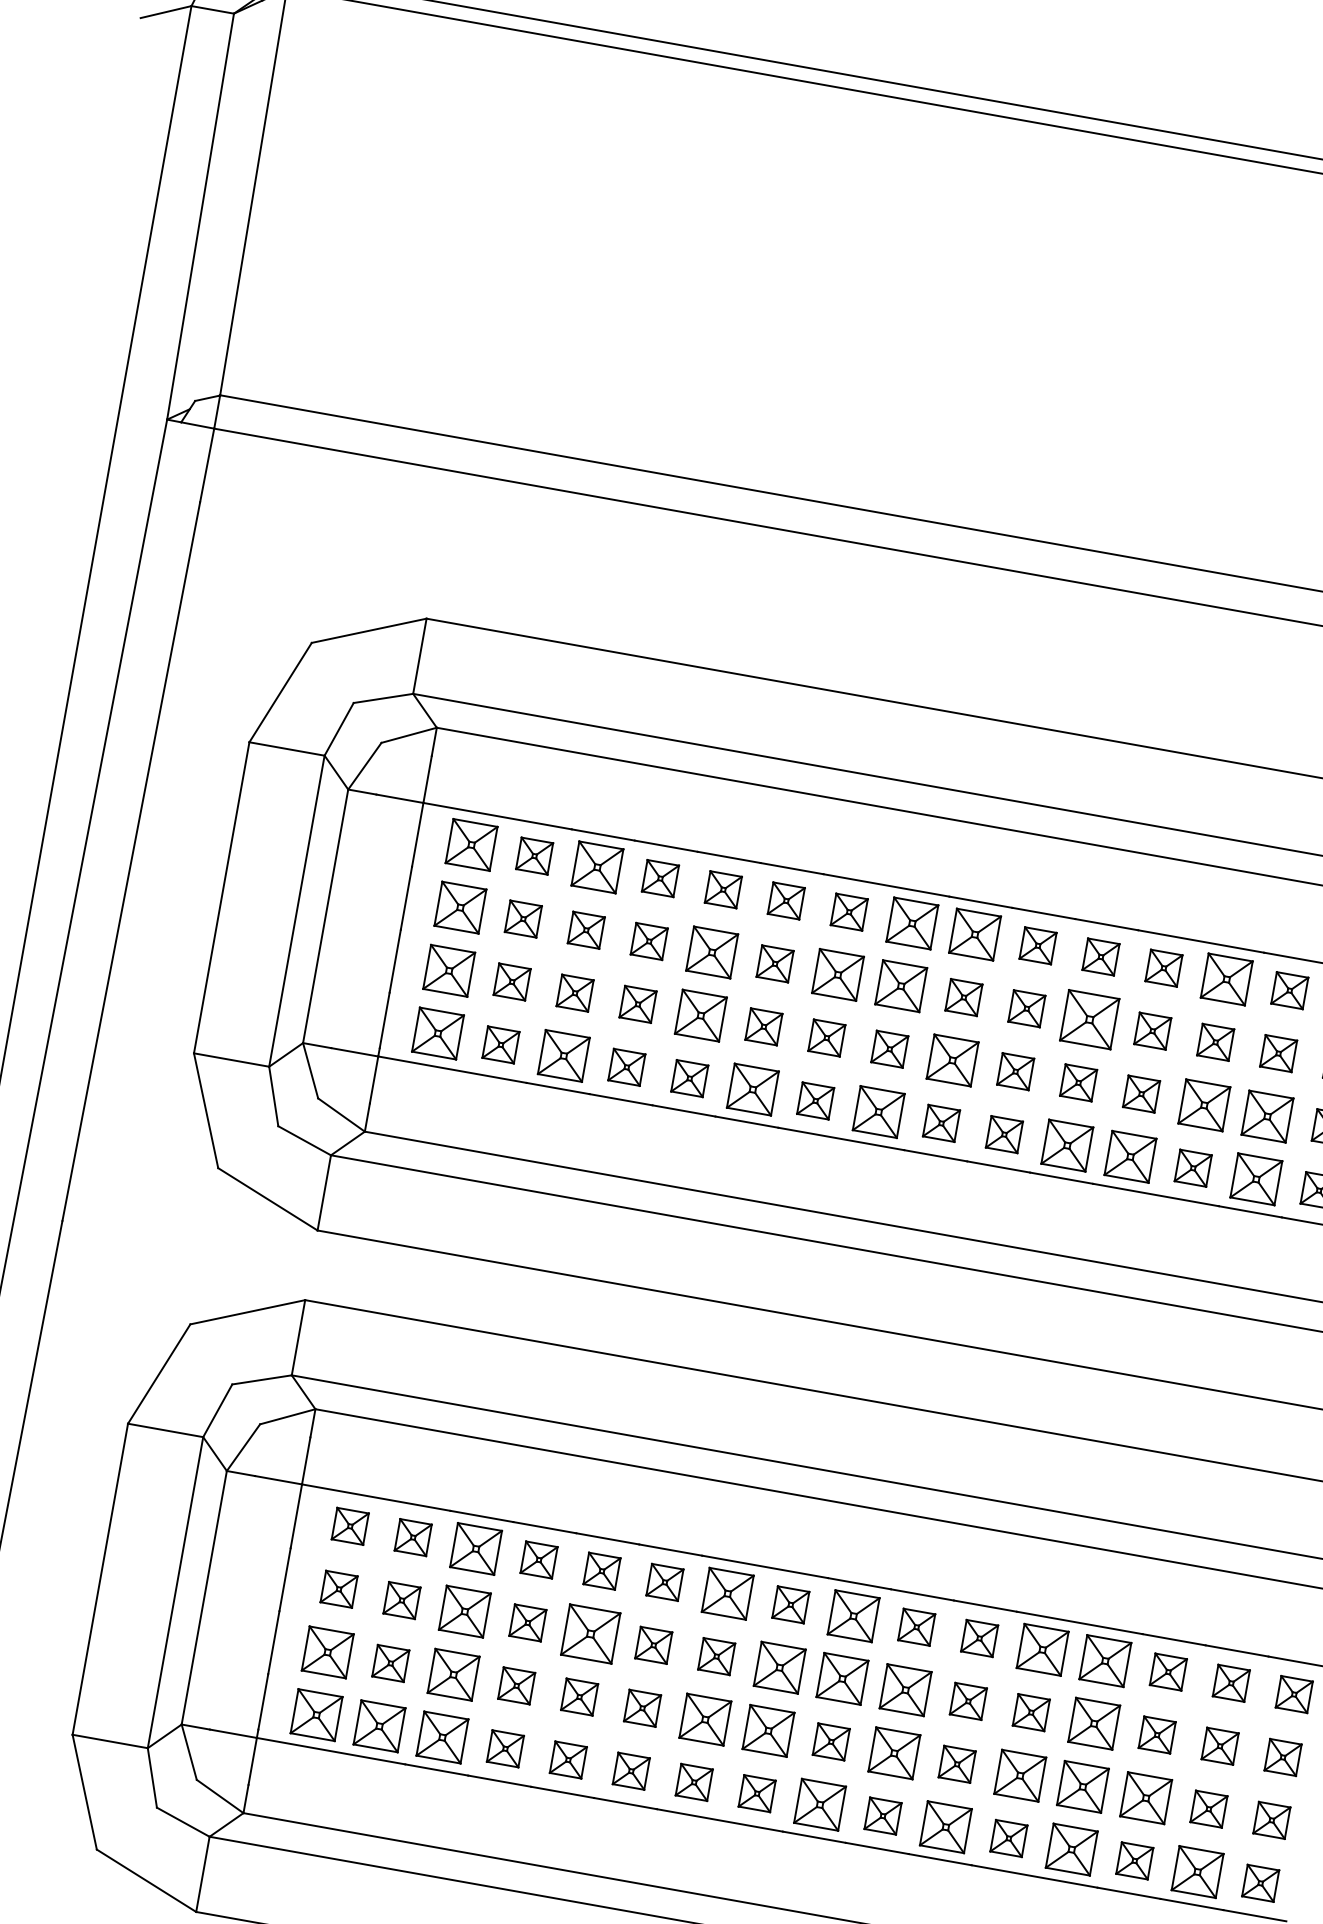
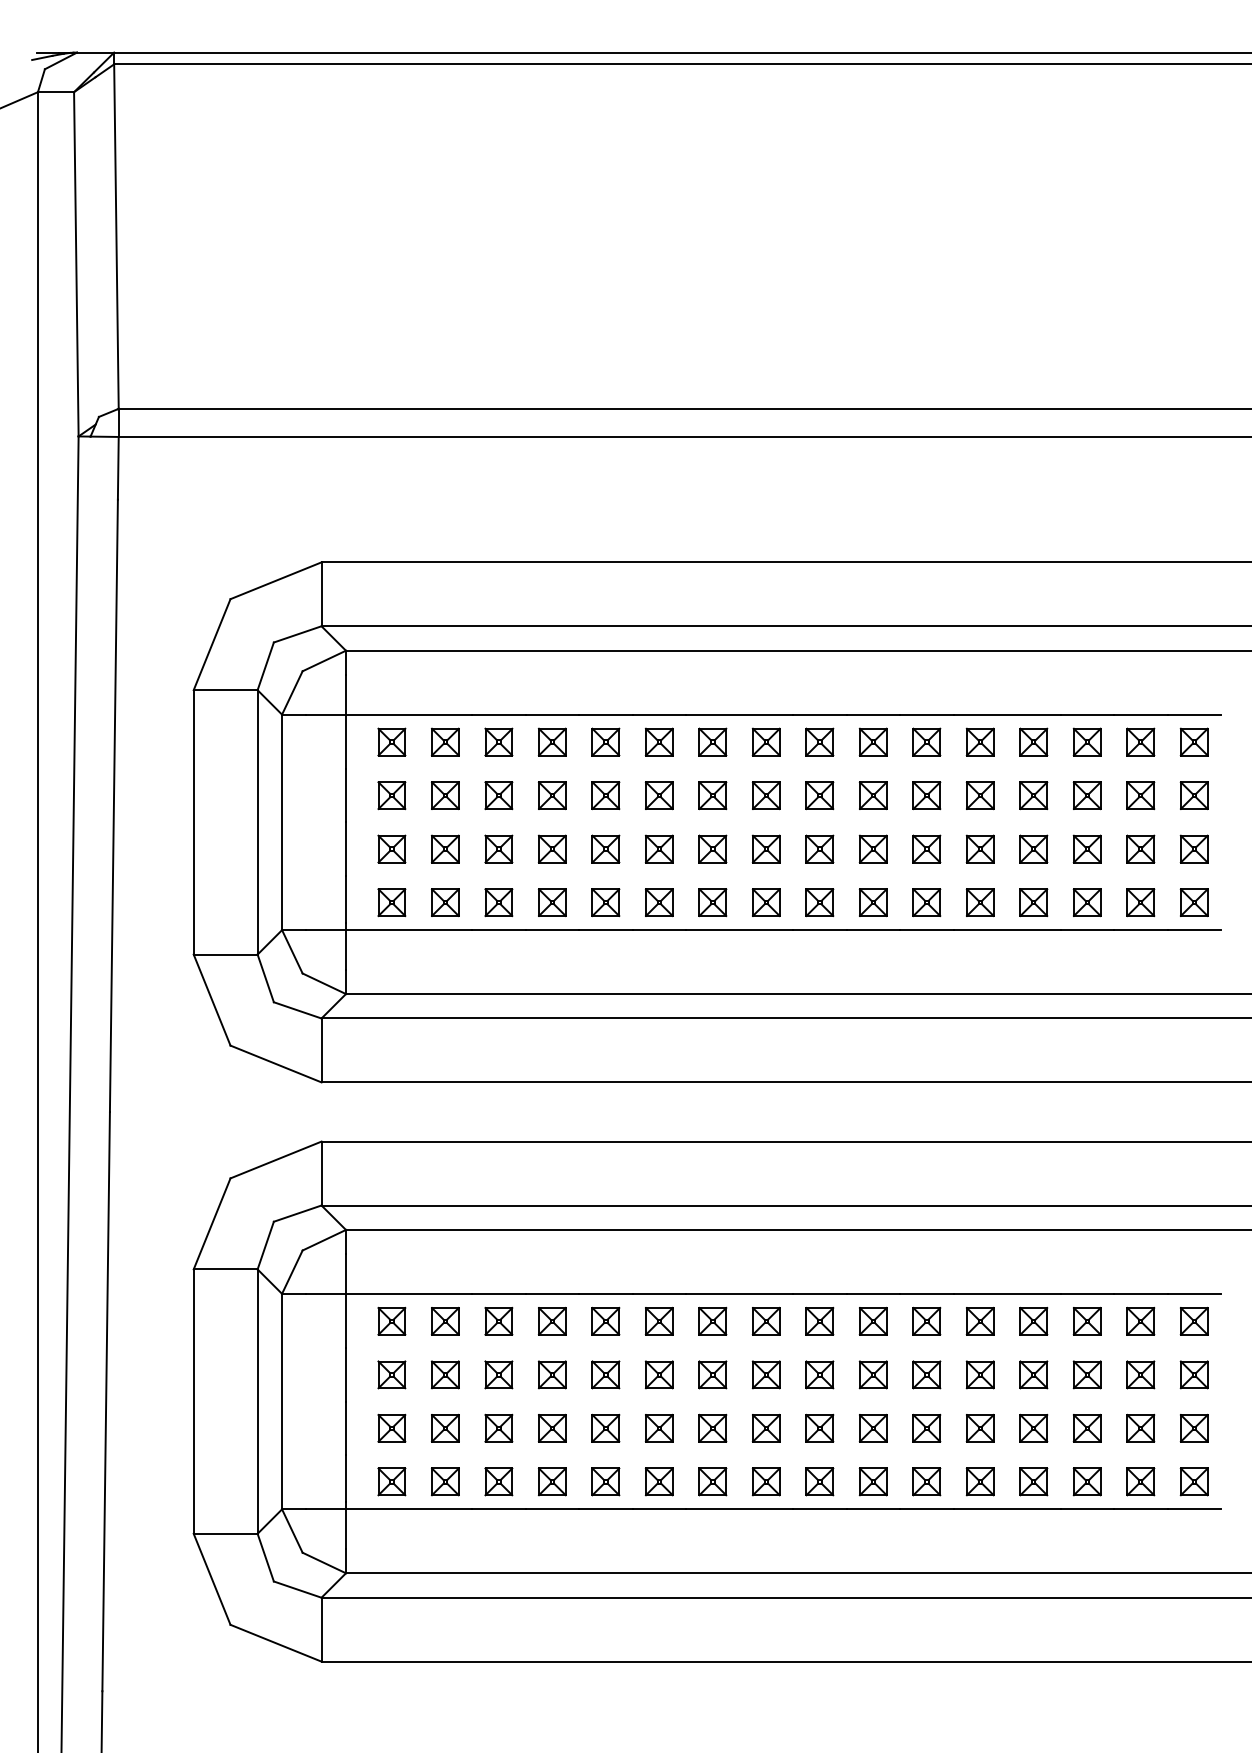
part: (471, 844) -> (391, 741), size x0.71
part: (597, 866) -> (498, 741), size x0.71
part: (460, 907) -> (391, 795), size x0.71
part: (911, 922) -> (765, 741), size x0.71
part: (974, 933) -> (819, 741), size x0.71
part: (711, 952) -> (605, 795), size x0.71
part: (448, 969) -> (391, 848), size x0.71
part: (837, 974) -> (712, 795), size x0.71
part: (1226, 978) -> (1033, 741), size x0.71
part: (900, 986) -> (765, 795), size x0.71
part: (700, 1014) -> (605, 848), size x0.71
part: (1089, 1019) -> (926, 795), size x0.62
part: (437, 1033) -> (391, 902), size x0.71
part: (563, 1055) -> (498, 902), size x0.71
part: (952, 1059) -> (819, 848), size x0.71
part: (751, 1089) -> (658, 902), size x0.71
part: (1204, 1104) -> (1033, 848), size x0.71
part: (877, 1111) -> (765, 902), size x0.71
part: (1266, 1115) -> (1086, 848), size x0.71
part: (1067, 1145) -> (926, 902), size x0.71
part: (1129, 1156) -> (979, 902), size x0.71
part: (1255, 1179) -> (1086, 902), size x0.71
part: (475, 1547) -> (498, 1320), size x0.71
part: (727, 1592) -> (712, 1320), size x0.71
part: (464, 1611) -> (498, 1374), size x0.71
part: (853, 1614) -> (819, 1320), size x0.71
part: (590, 1633) -> (605, 1374), size x0.62
part: (1041, 1648) -> (979, 1320), size x0.71
part: (327, 1651) -> (391, 1427), size x0.71
part: (1105, 1659) -> (1033, 1320), size x0.71
part: (778, 1667) -> (765, 1374), size x0.71
part: (453, 1673) -> (498, 1427), size x0.71
part: (842, 1678) -> (819, 1374), size x0.71
part: (904, 1689) -> (872, 1374), size x0.71
part: (316, 1714) -> (391, 1481), size x0.71
part: (705, 1718) -> (712, 1427), size x0.71
part: (1093, 1723) -> (1033, 1374), size x0.71
part: (379, 1726) -> (445, 1481), size x0.71
part: (767, 1729) -> (765, 1427), size x0.71
part: (442, 1737) -> (498, 1481), size x0.71
part: (893, 1751) -> (872, 1427), size x0.71
part: (1019, 1774) -> (979, 1427), size x0.71
part: (1082, 1785) -> (1033, 1427), size x0.71
part: (1145, 1796) -> (1086, 1427), size x0.71
part: (819, 1804) -> (819, 1481), size x0.71
part: (945, 1826) -> (926, 1481), size x0.71
part: (1071, 1849) -> (1033, 1481), size x0.71
part: (1197, 1871) -> (1140, 1481), size x0.71

